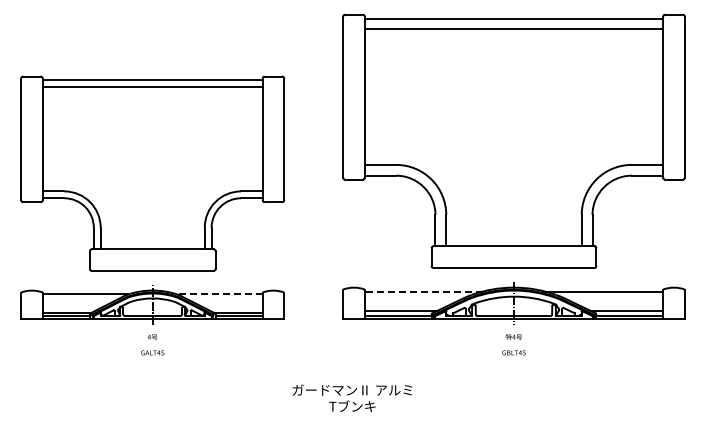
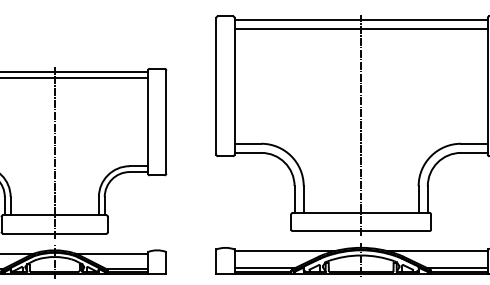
line: (514, 142) -> (361, 124), added
line: (152, 175) -> (54, 152), added
line: (423, 291) -> (284, 251), dashed -> solid
line: (219, 294) -> (111, 253), dashed -> solid

